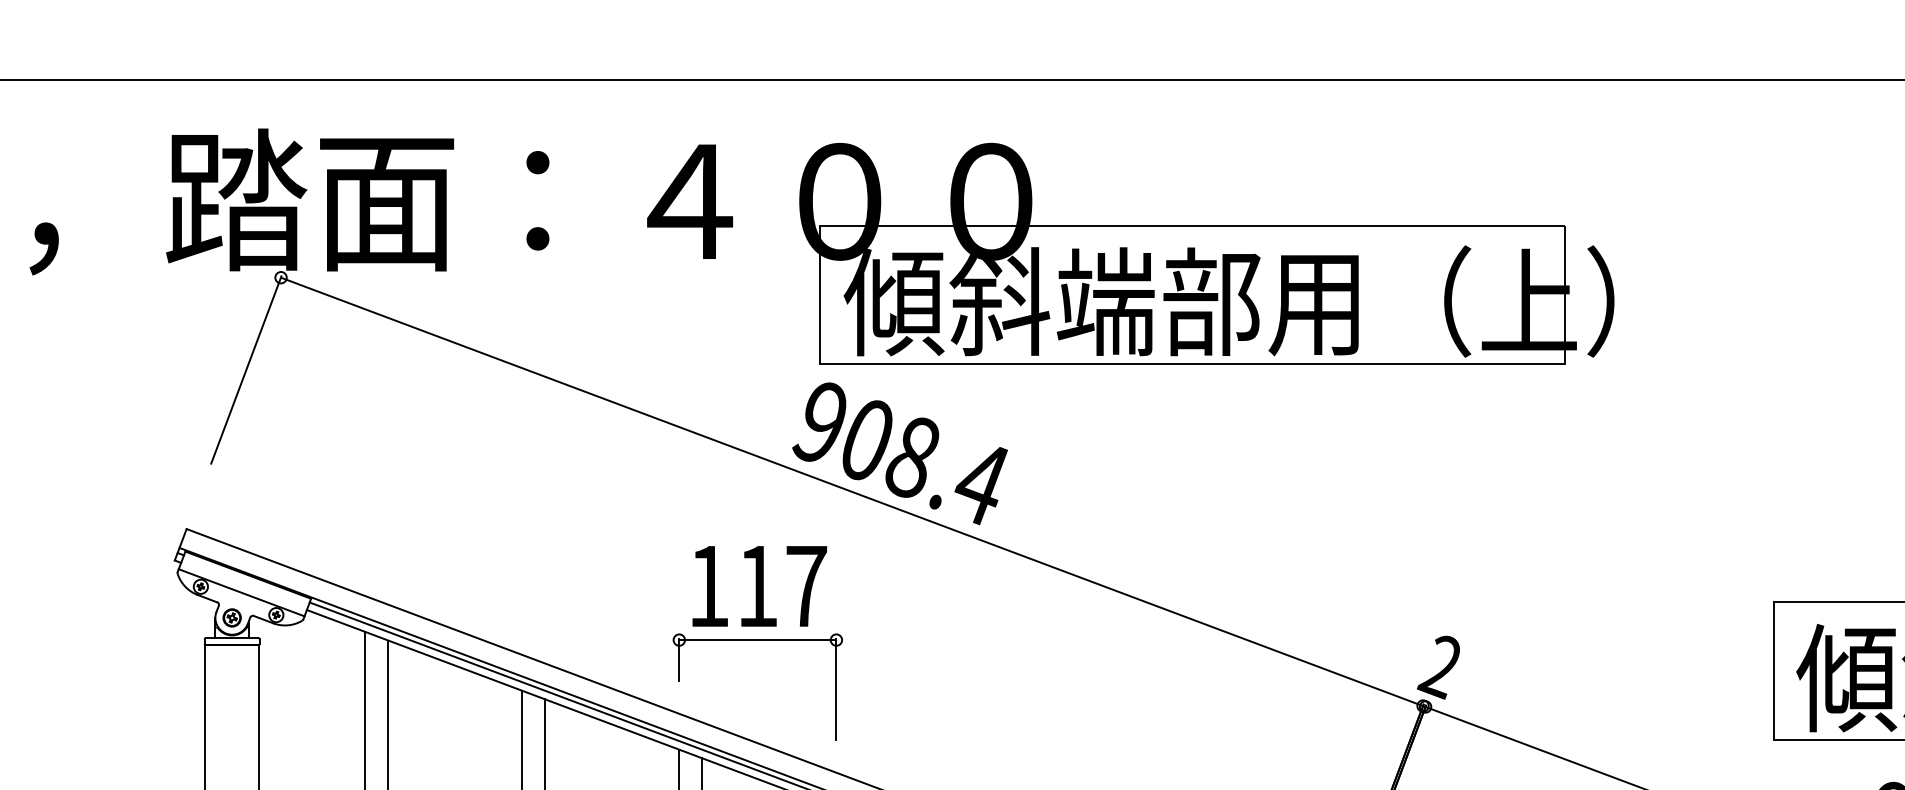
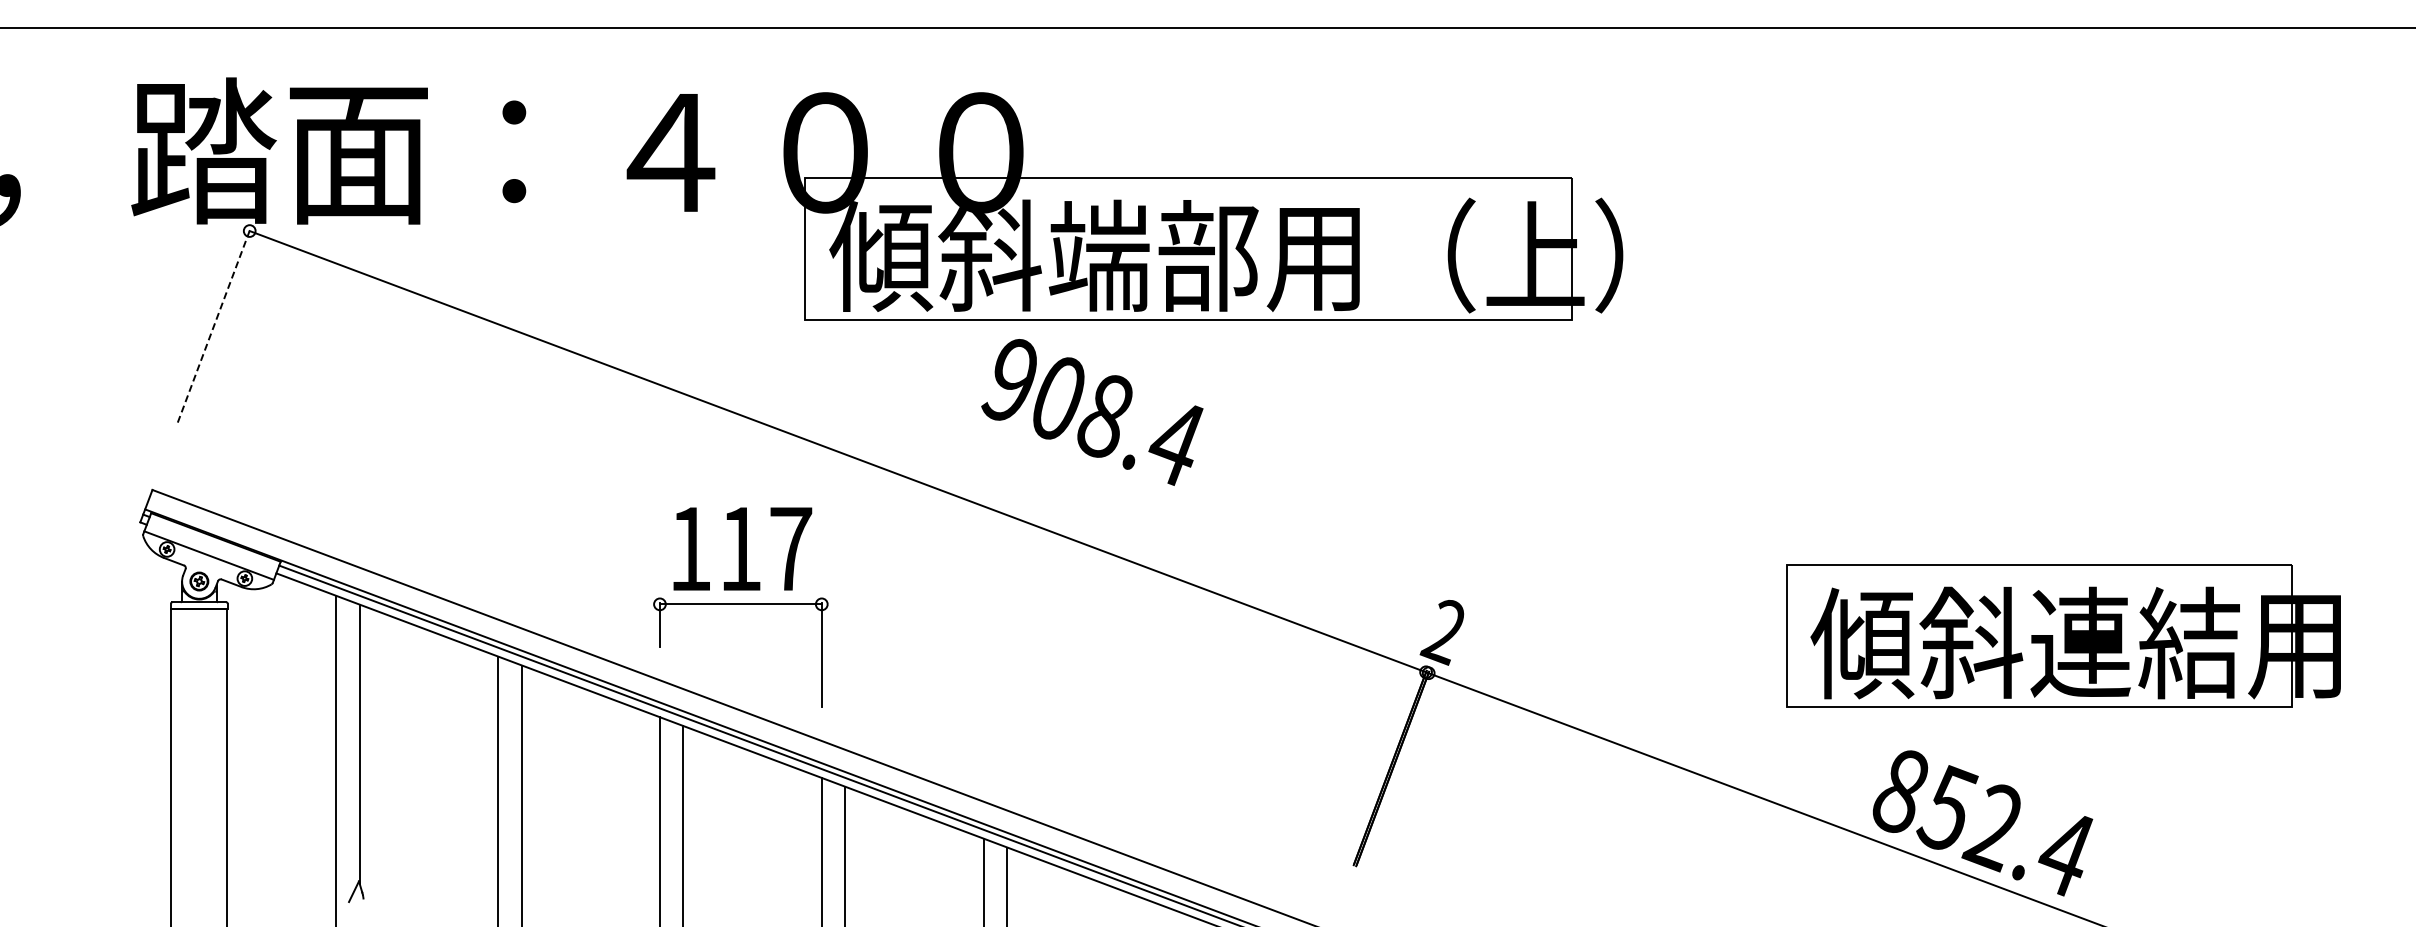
line: (246, 369) -> (214, 325), solid -> dashed
text: (900, 453) -> (1092, 412), moved

